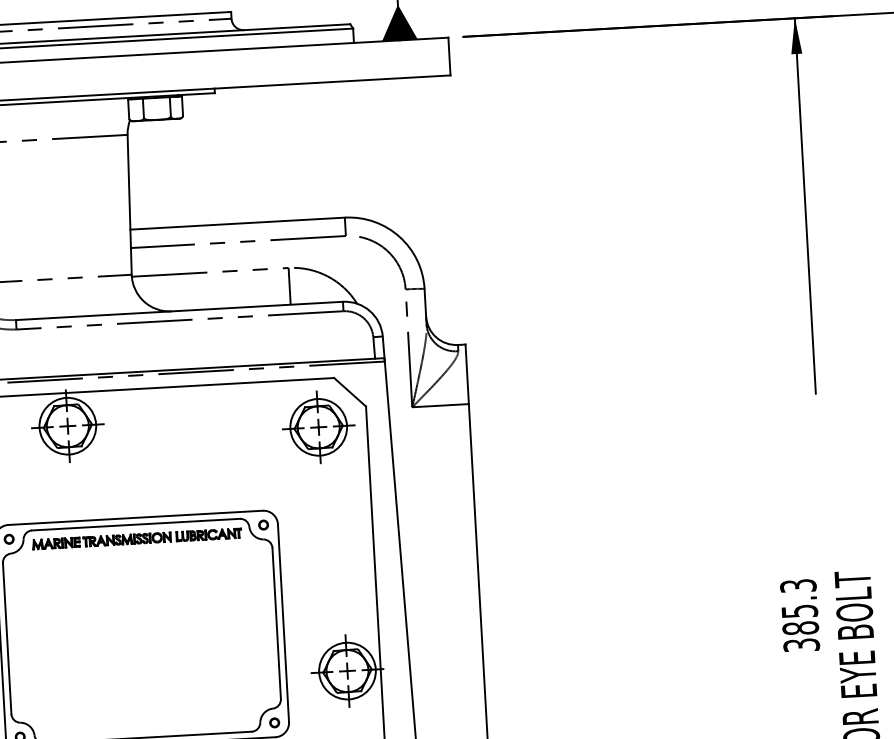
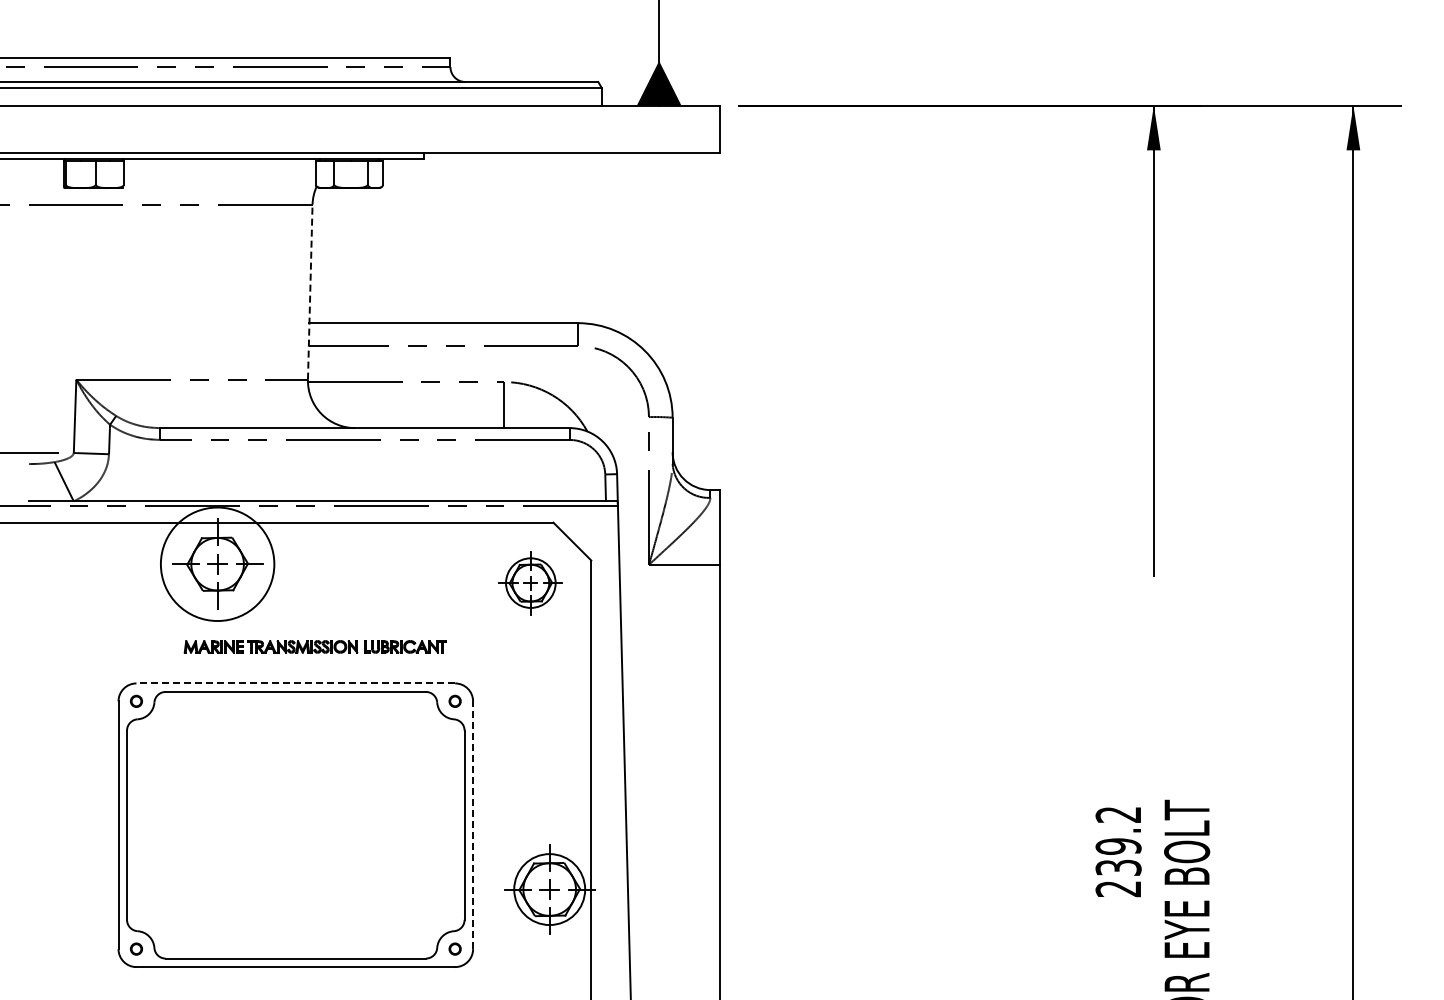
line: (129, 204) -> (310, 291), solid -> dashed
circle: (67, 425) -> (217, 563), size x1.6
part: (318, 426) -> (530, 582), size x0.7
line: (135, 517) -> (295, 683), solid -> dashed
part: (136, 538) -> (314, 646), moved
text: (799, 615) -> (1118, 851), 385.3 -> 239.2
line: (283, 623) -> (473, 825), solid -> dashed

